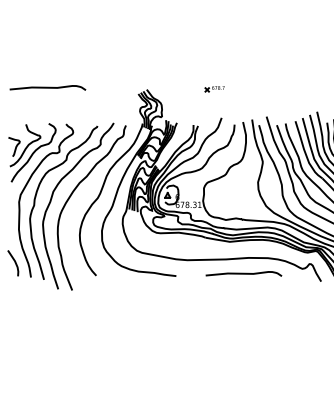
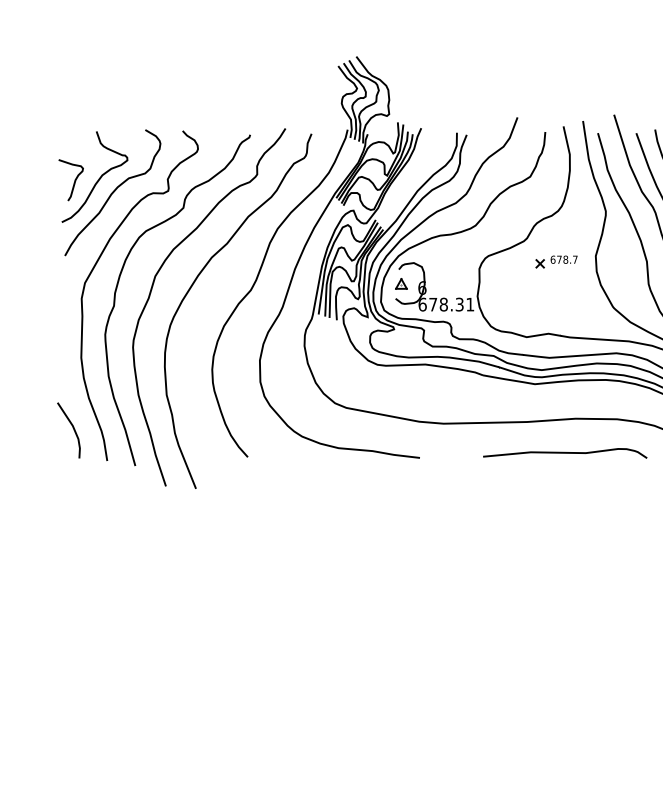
curve: (47, 87) -> (142, 52), removed
part: (214, 89) -> (555, 262), moved

